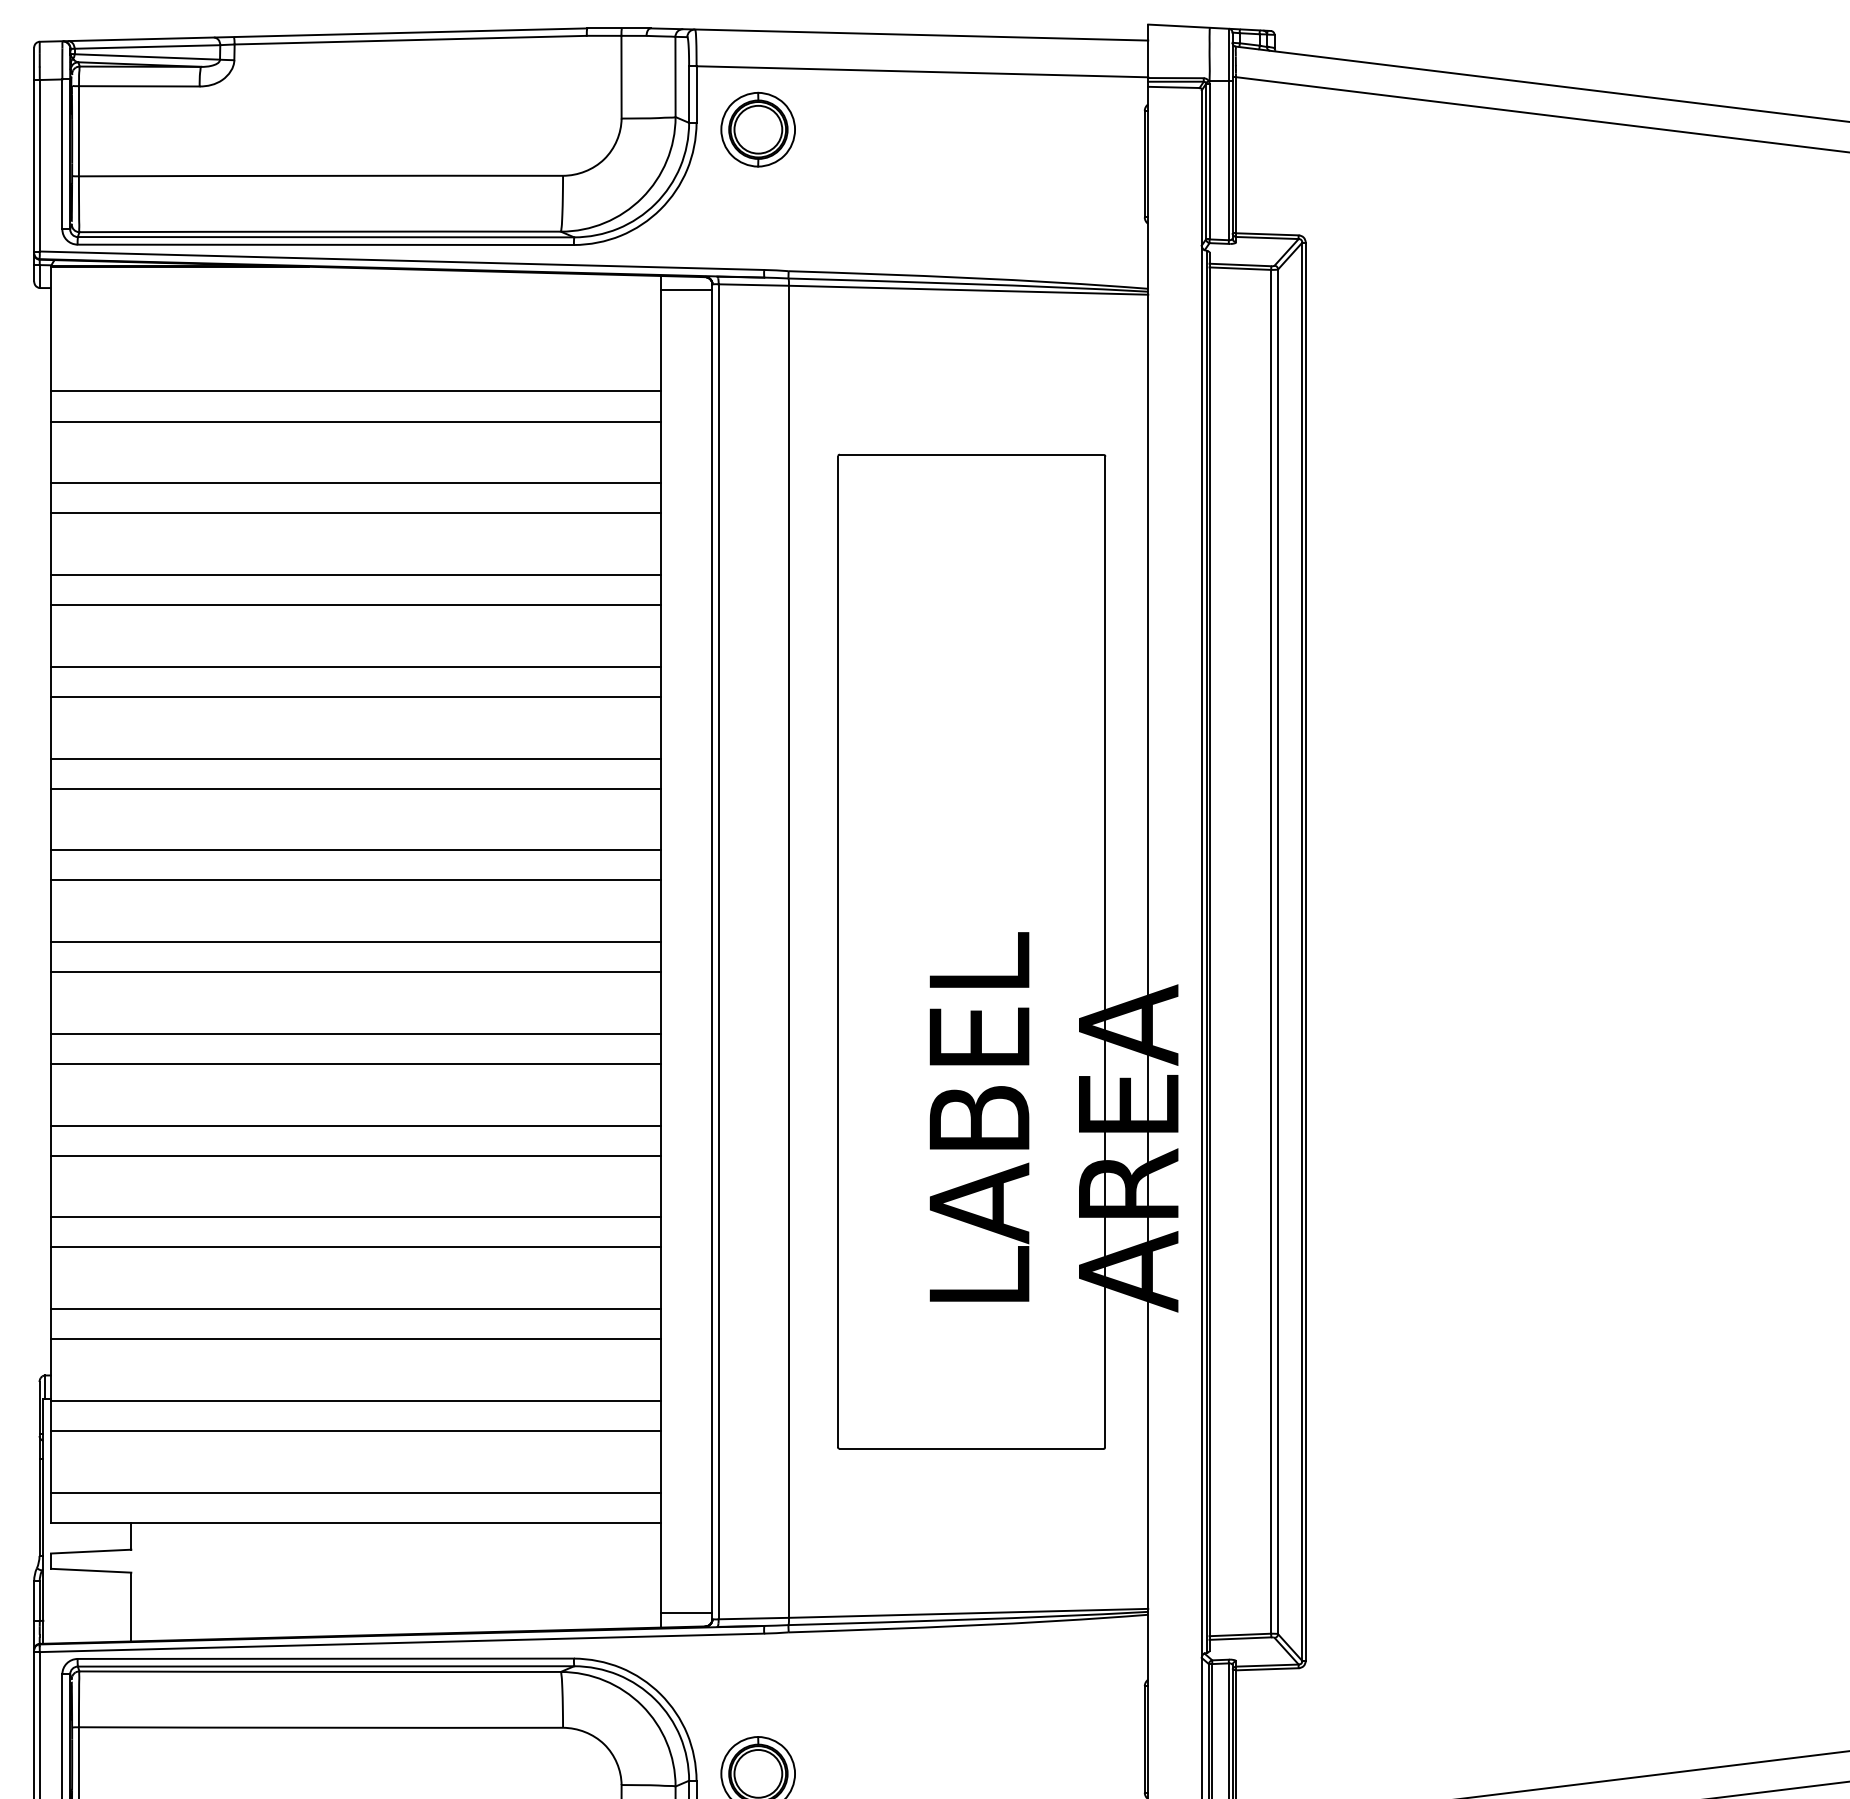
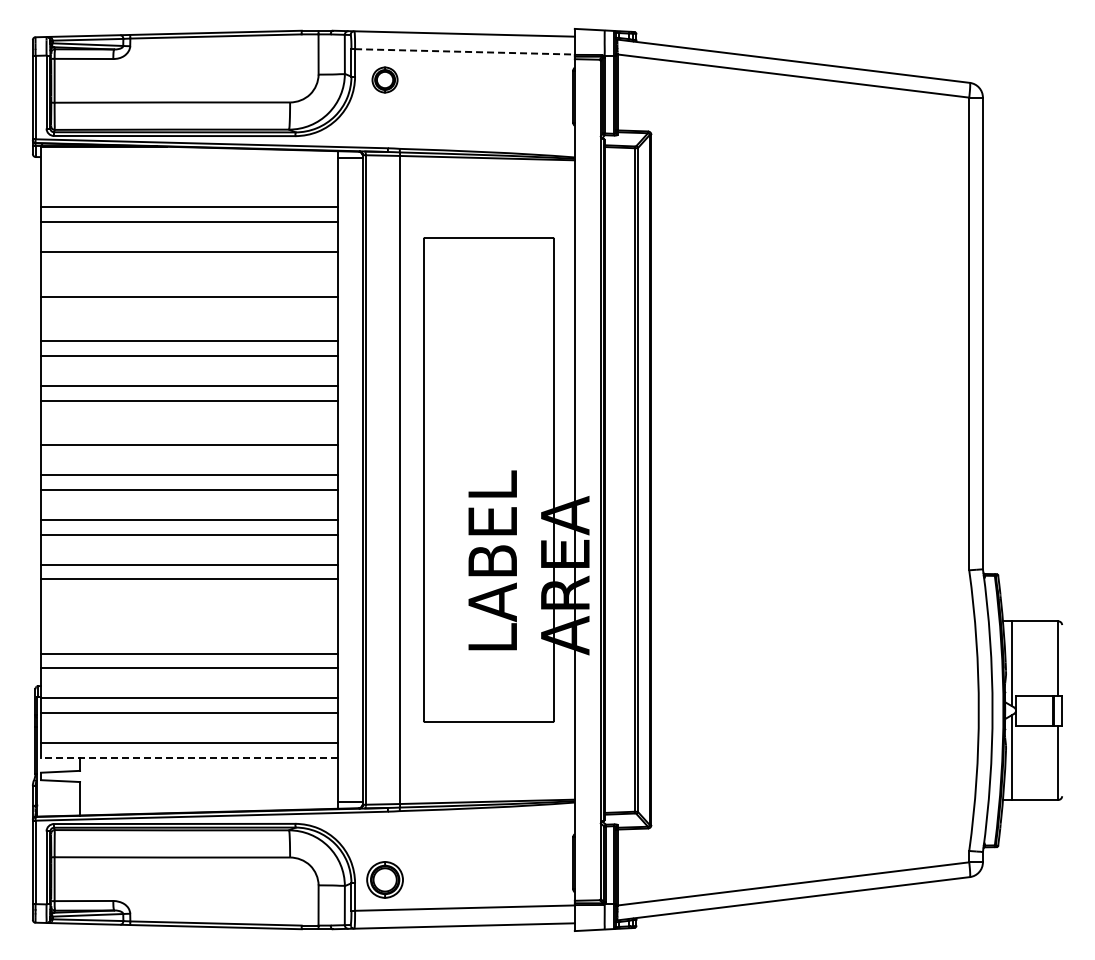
line: (921, 71) -> (464, 51), solid -> dashed
part: (757, 128) -> (384, 79), size x0.7
line: (356, 512) -> (189, 266), removed
line: (356, 605) -> (189, 311), removed
line: (356, 850) -> (189, 430), removed
line: (356, 1217) -> (189, 609), removed
line: (356, 1246) -> (189, 623), removed
line: (354, 1522) -> (188, 757), solid -> dashed

